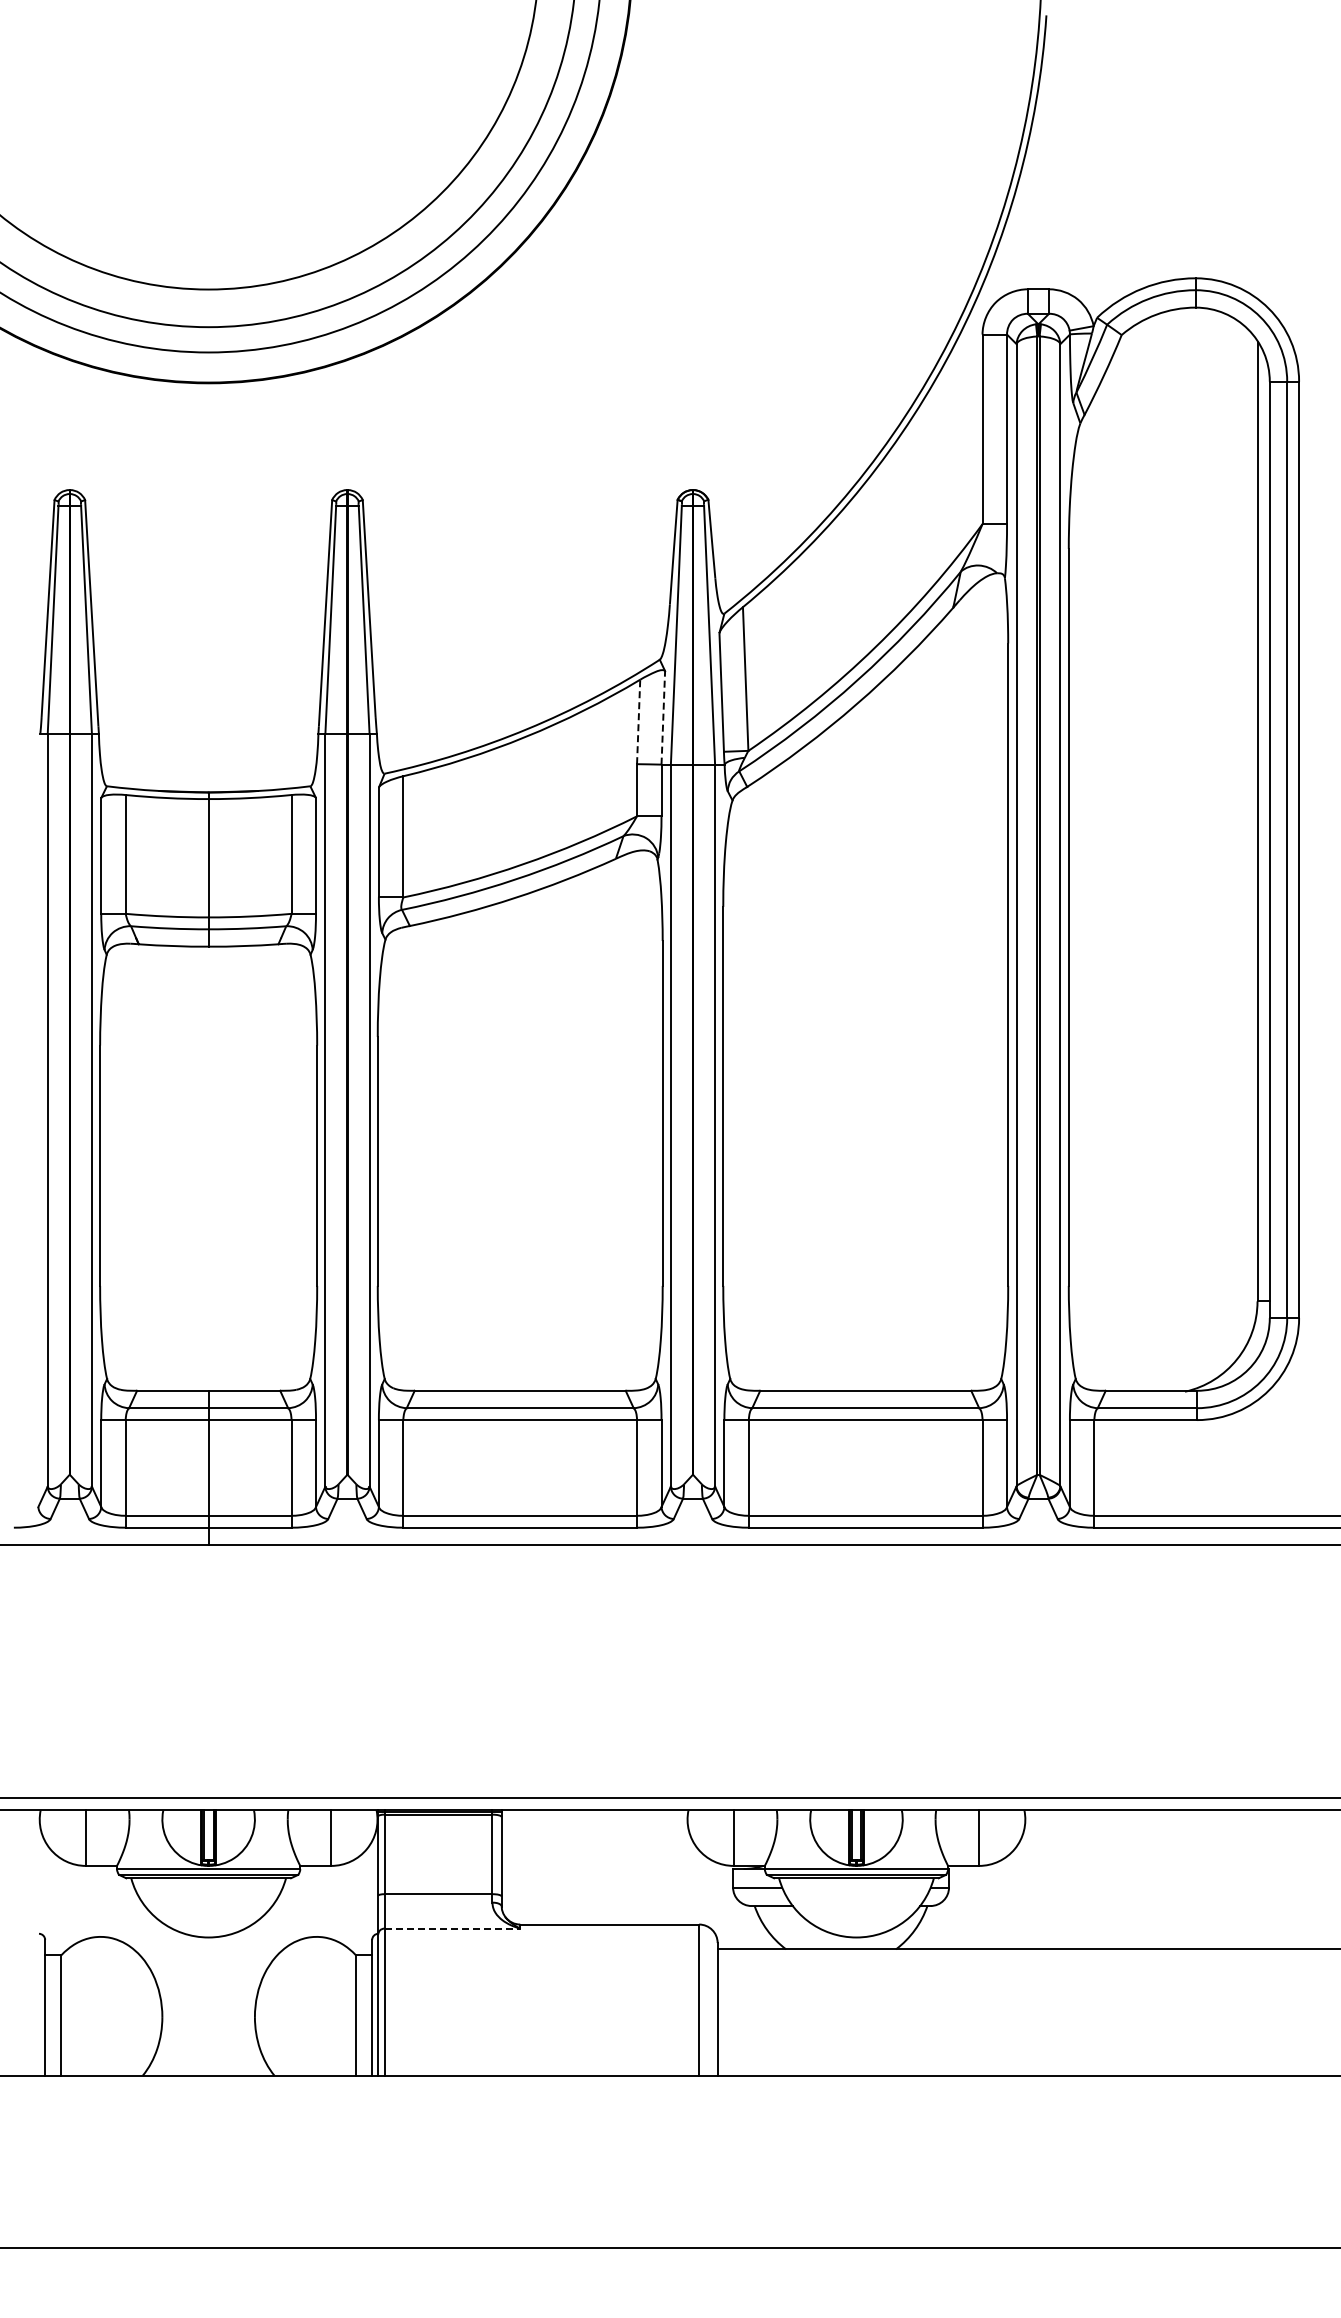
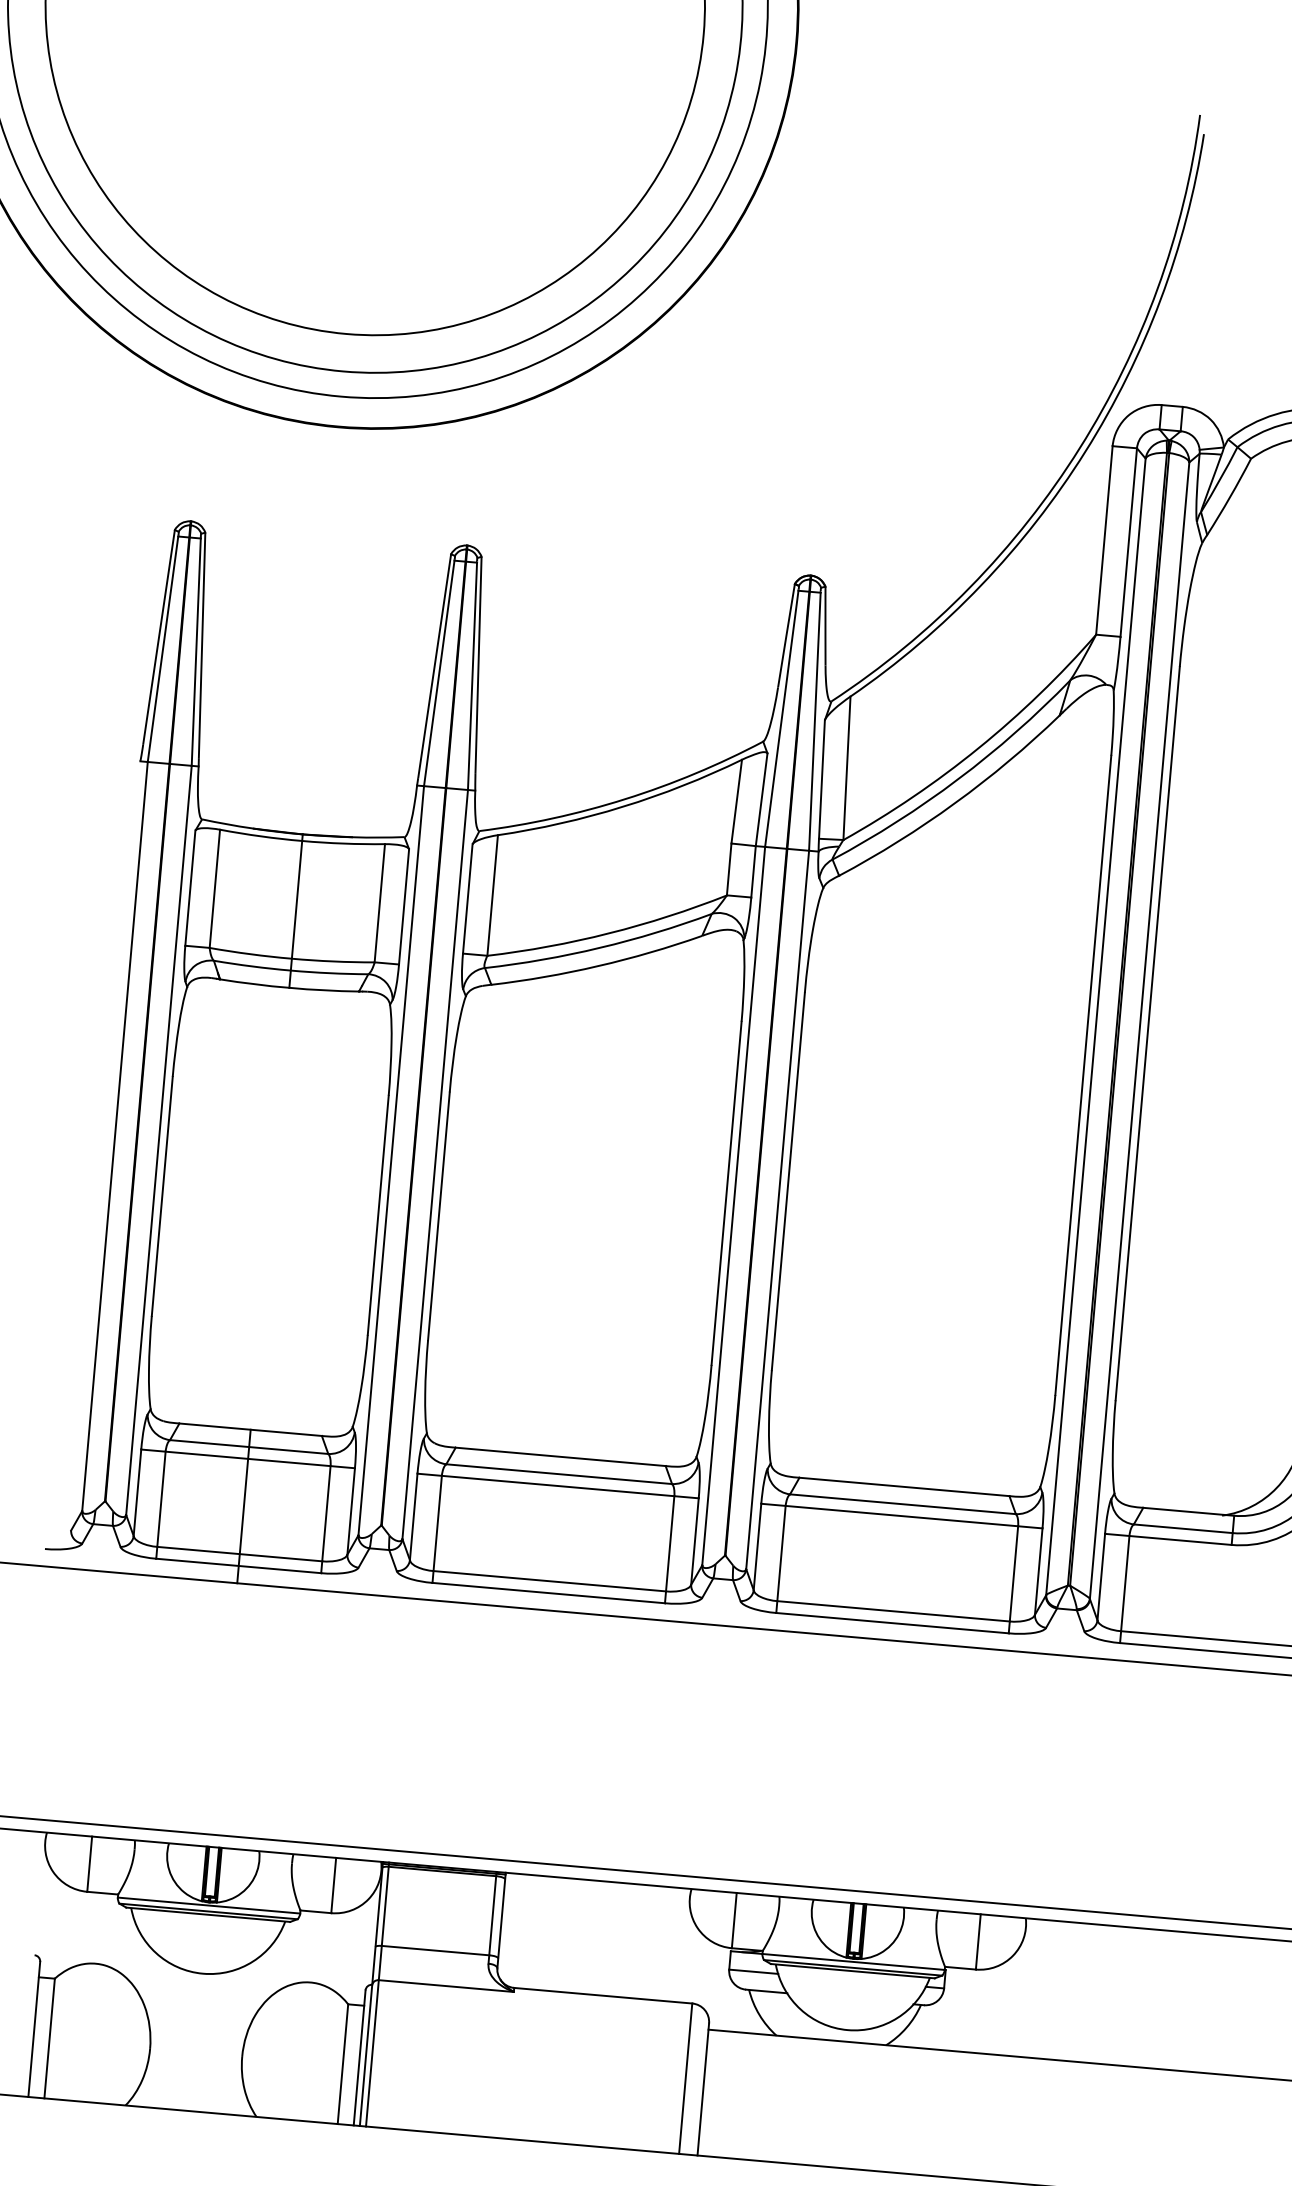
line: (663, 717) -> (761, 799), dashed -> solid
line: (638, 721) -> (736, 801), dashed -> solid
line: (452, 1928) -> (446, 1985), dashed -> solid

